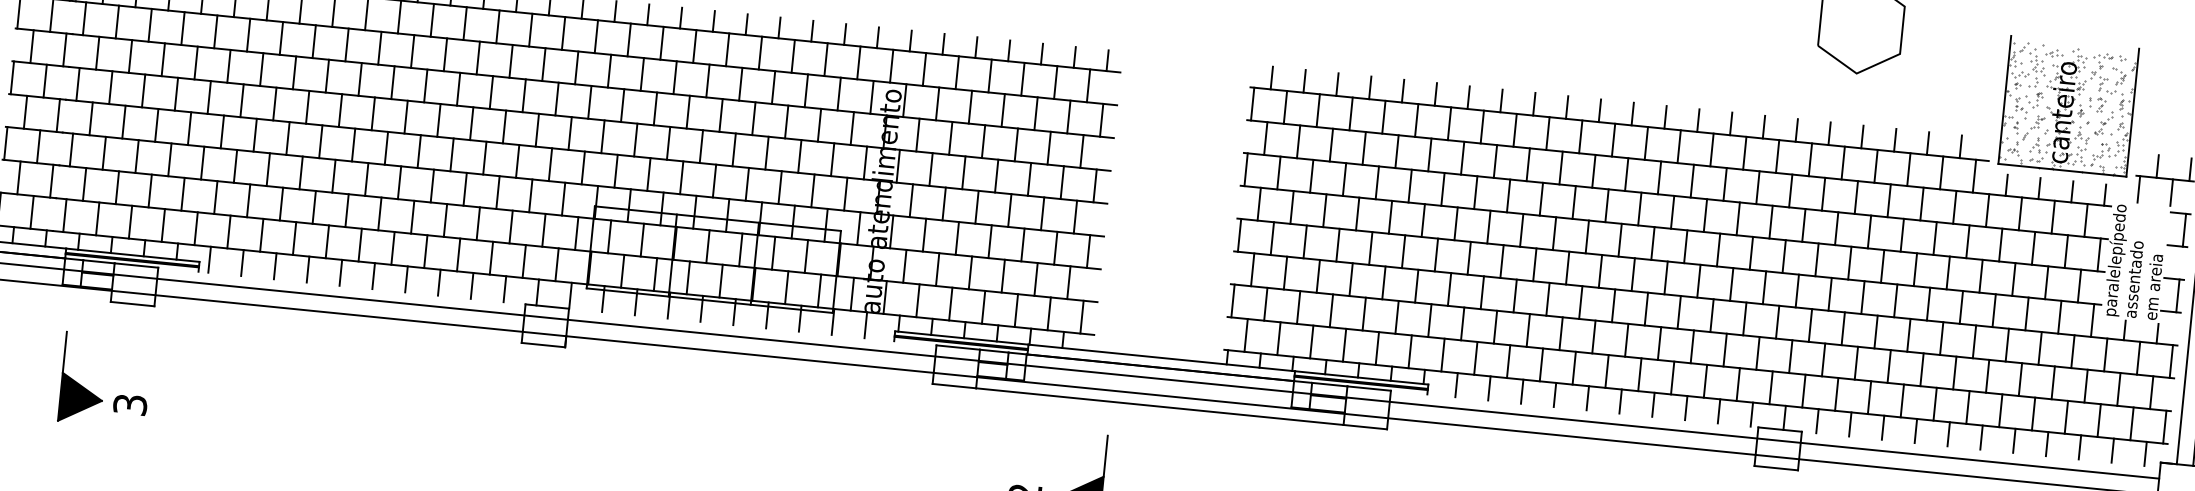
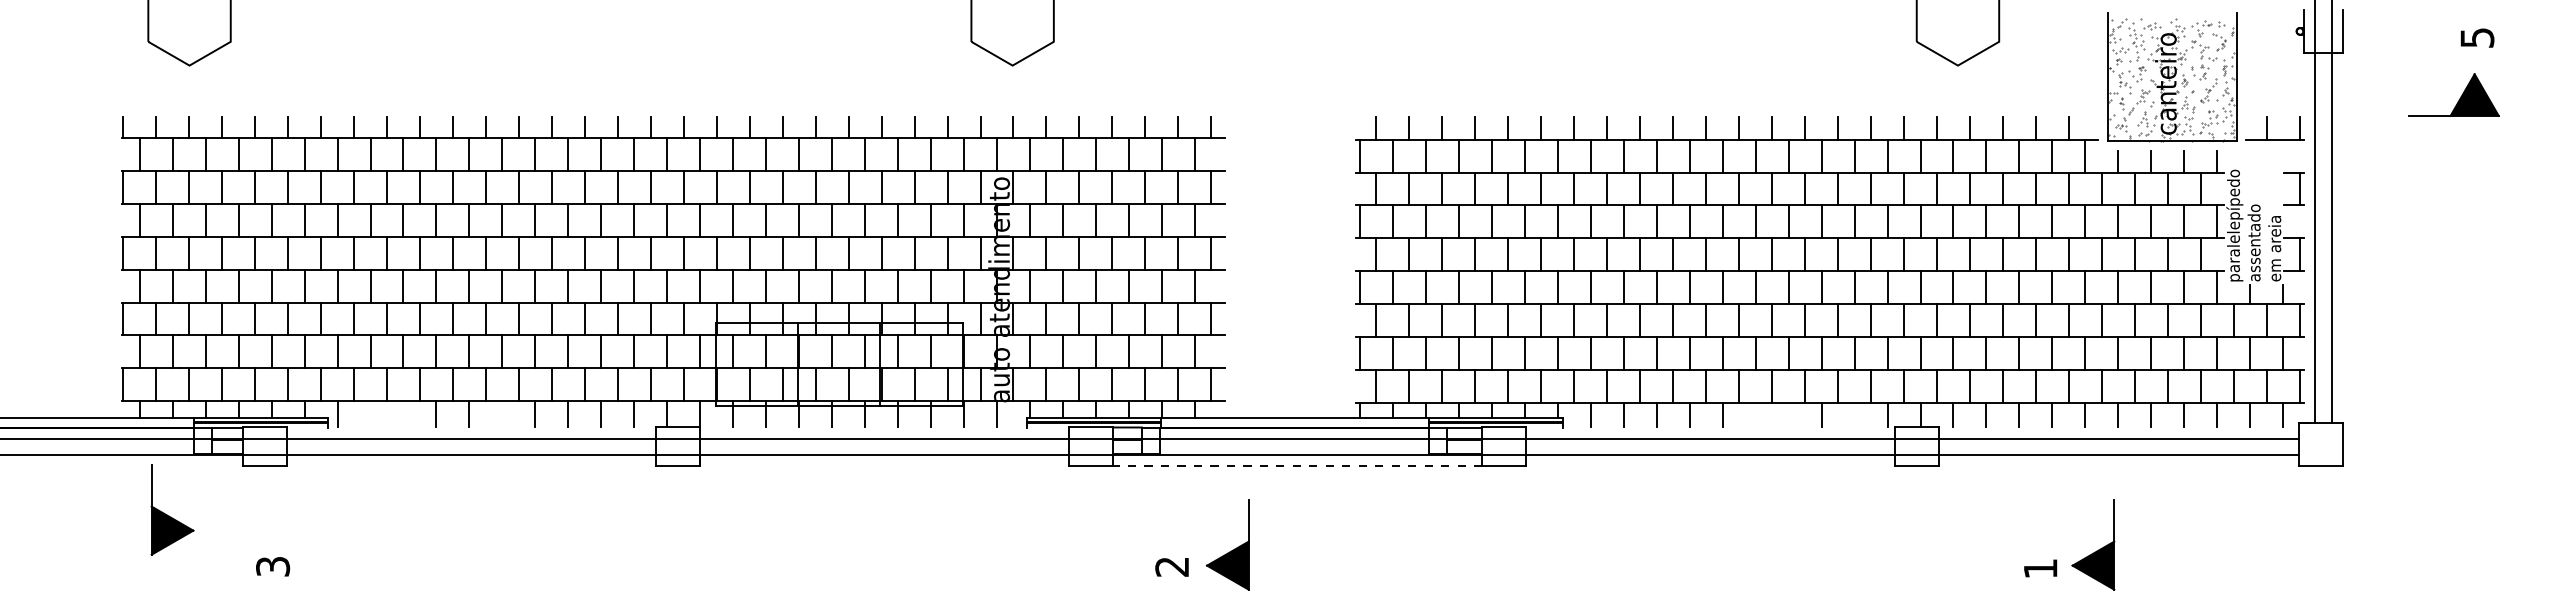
line: (2139, 189) -> (2250, 152), removed
line: (2171, 192) -> (2283, 152), removed
line: (242, 263) -> (370, 414), removed
line: (275, 266) -> (403, 414), removed
line: (373, 276) -> (502, 414), removed
part: (79, 383) -> (169, 515), moved
line: (1620, 401) -> (1755, 415), removed
line: (1653, 404) -> (1788, 415), removed
line: (1159, 406) -> (1297, 466), solid -> dashed
line: (1718, 411) -> (1854, 415), removed

